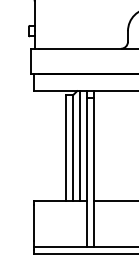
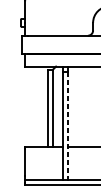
line: (79, 146) -> (57, 106), removed
line: (94, 173) -> (68, 126), solid -> dashed

